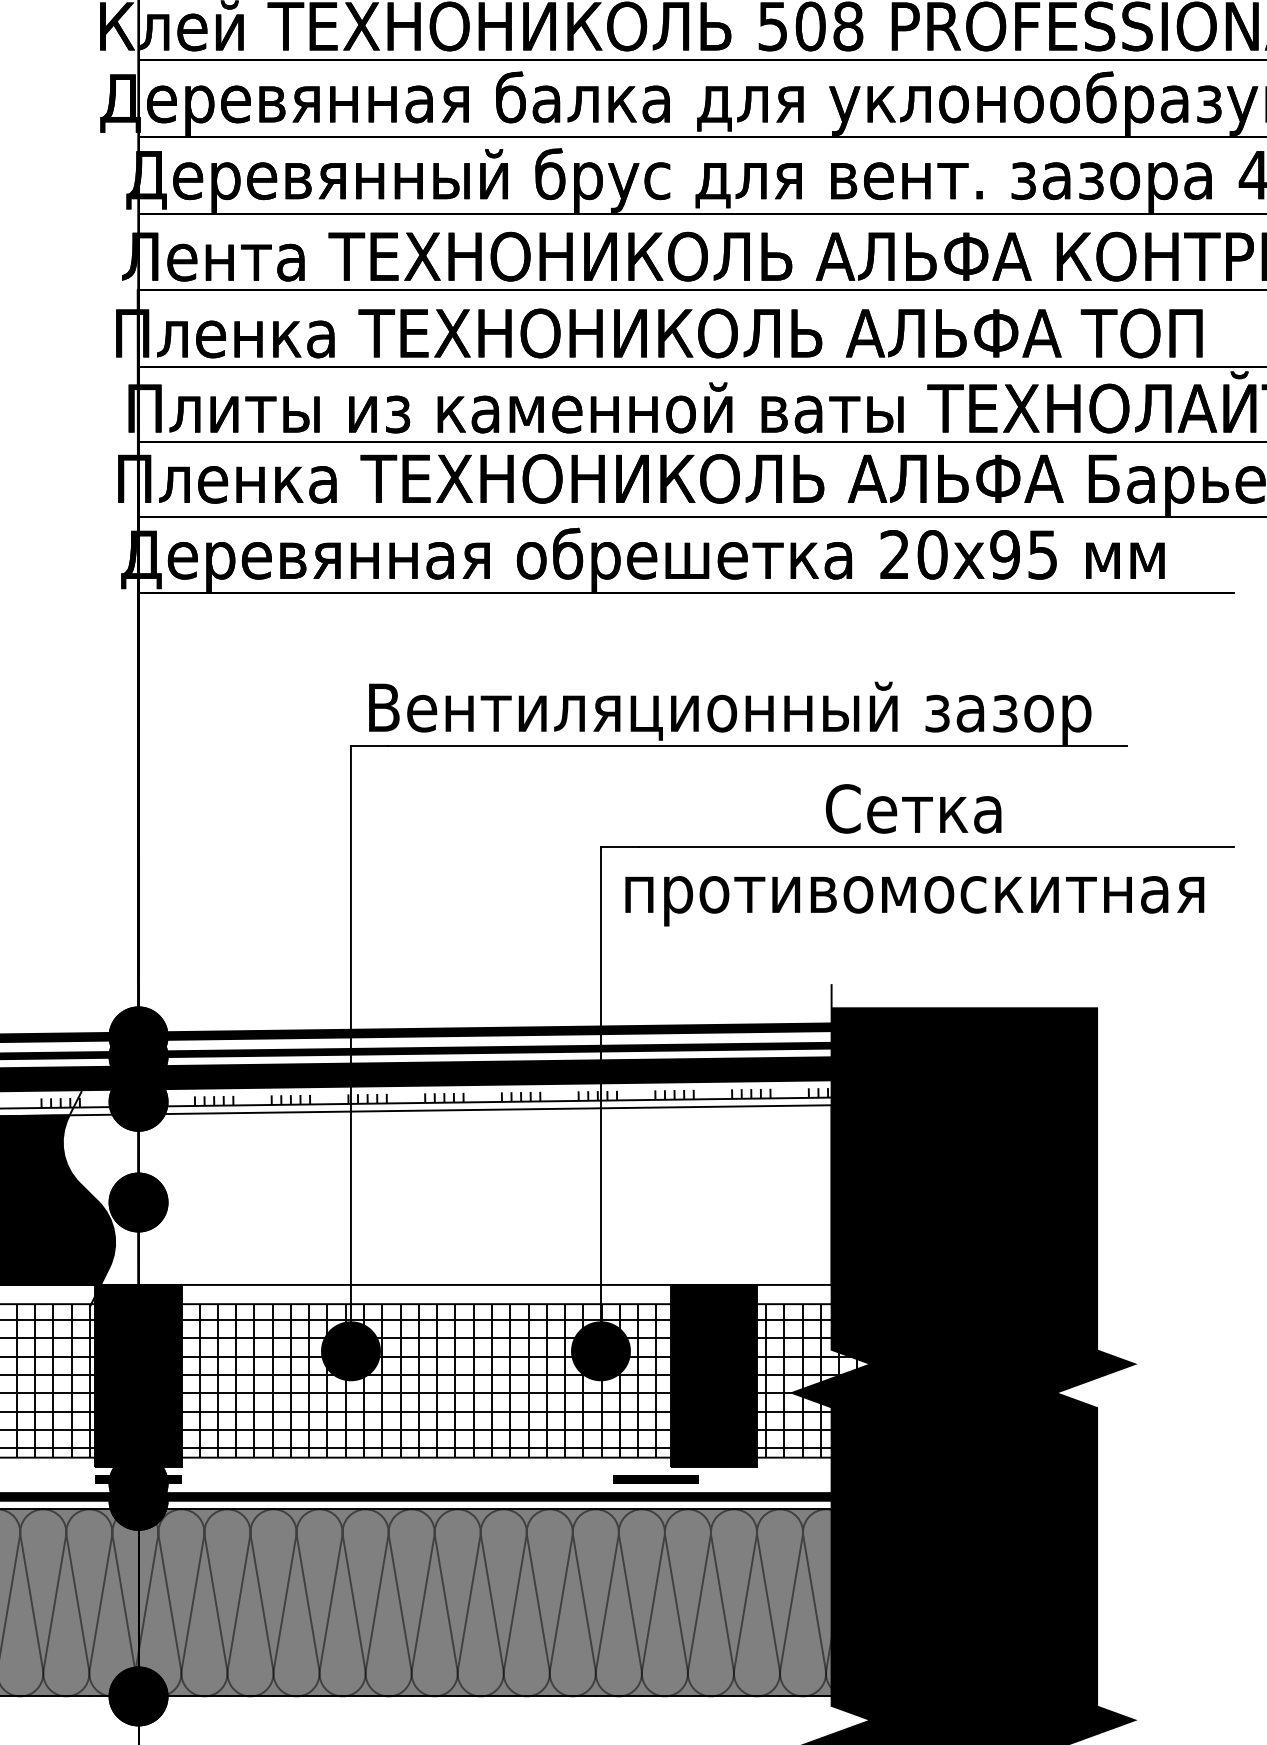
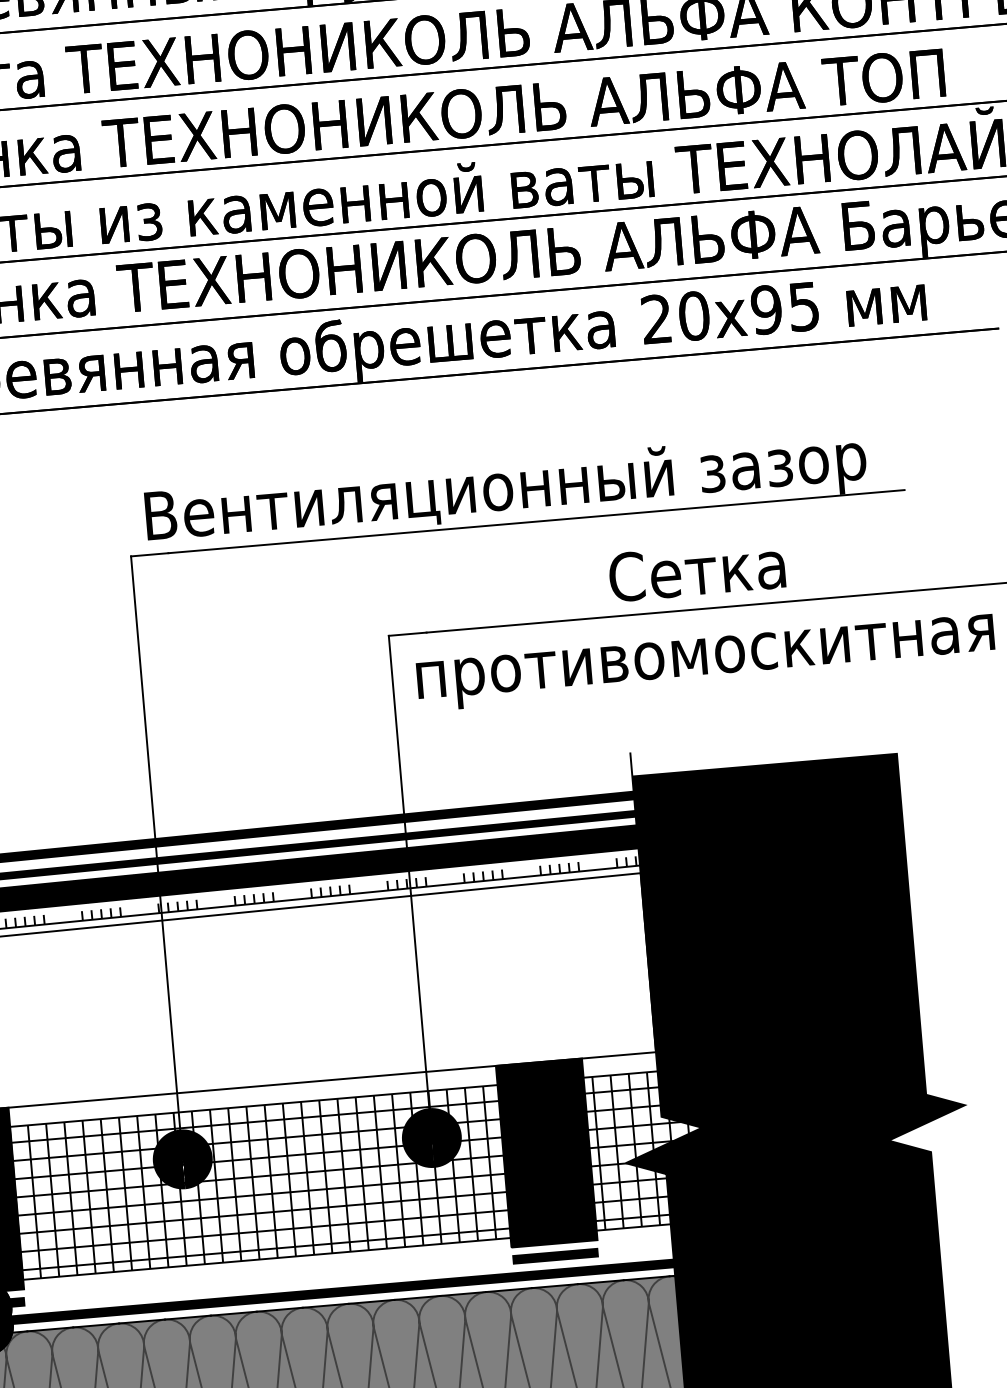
line: (655, 1479) -> (554, 1256), moved

